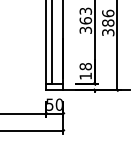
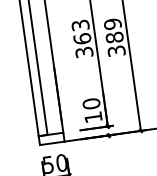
text: (108, 13) -> (113, 24), 386 -> 389
text: (85, 66) -> (91, 103), 18 -> 10

